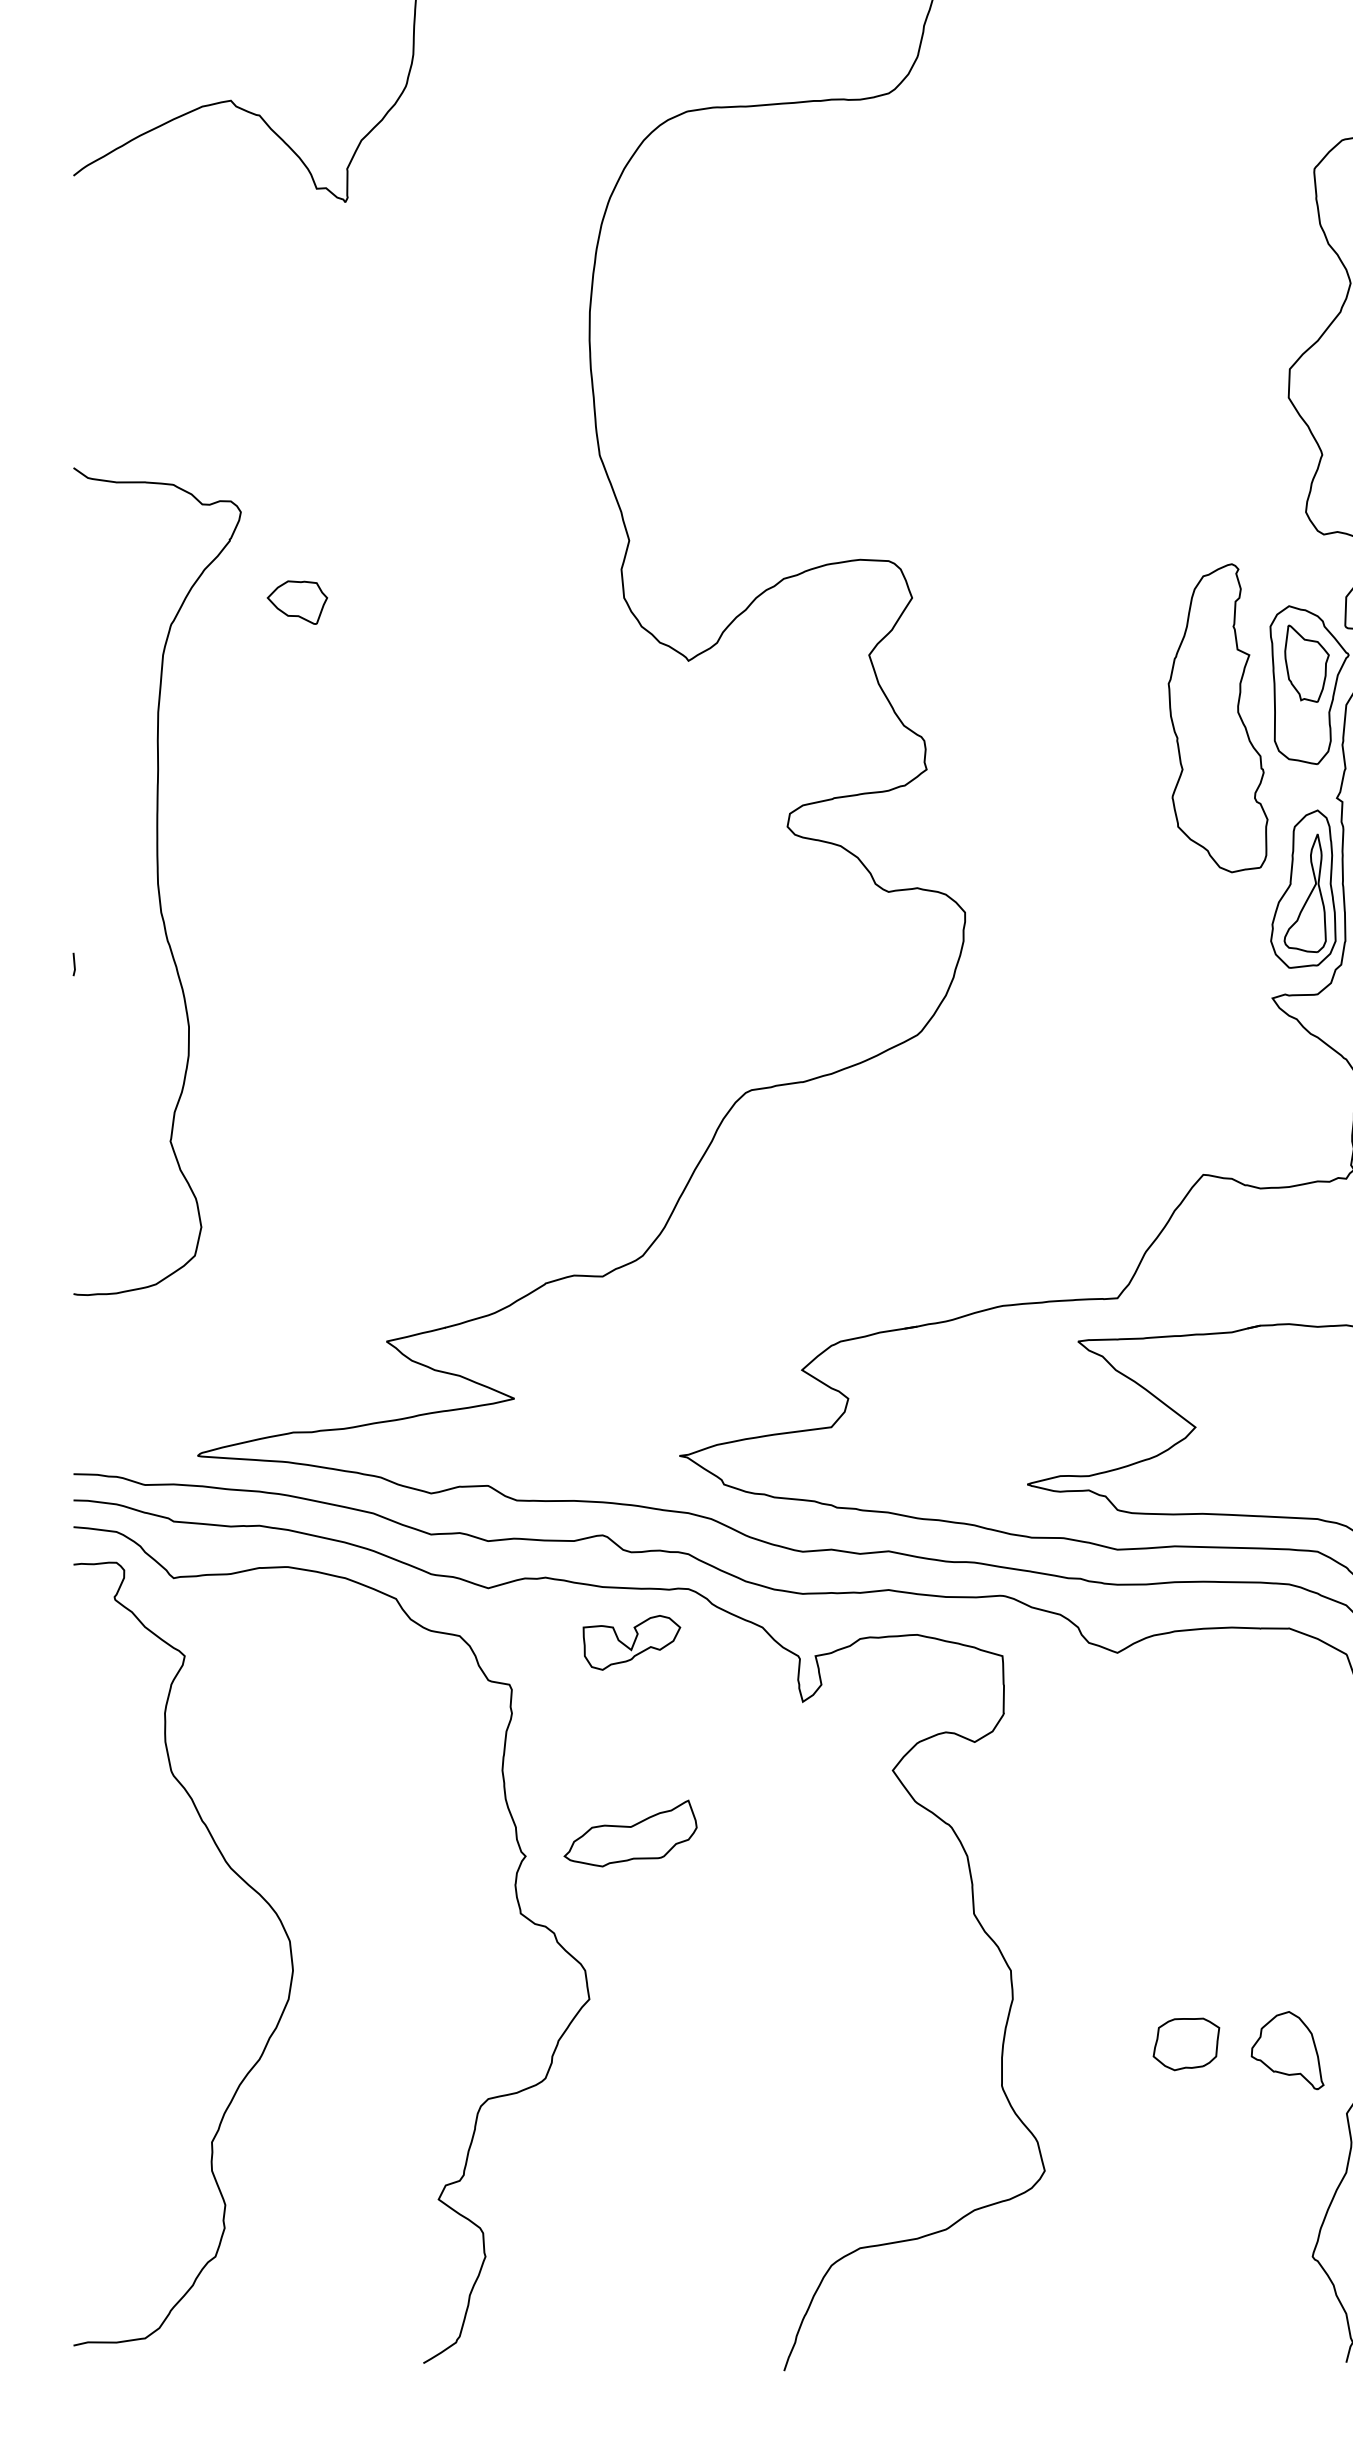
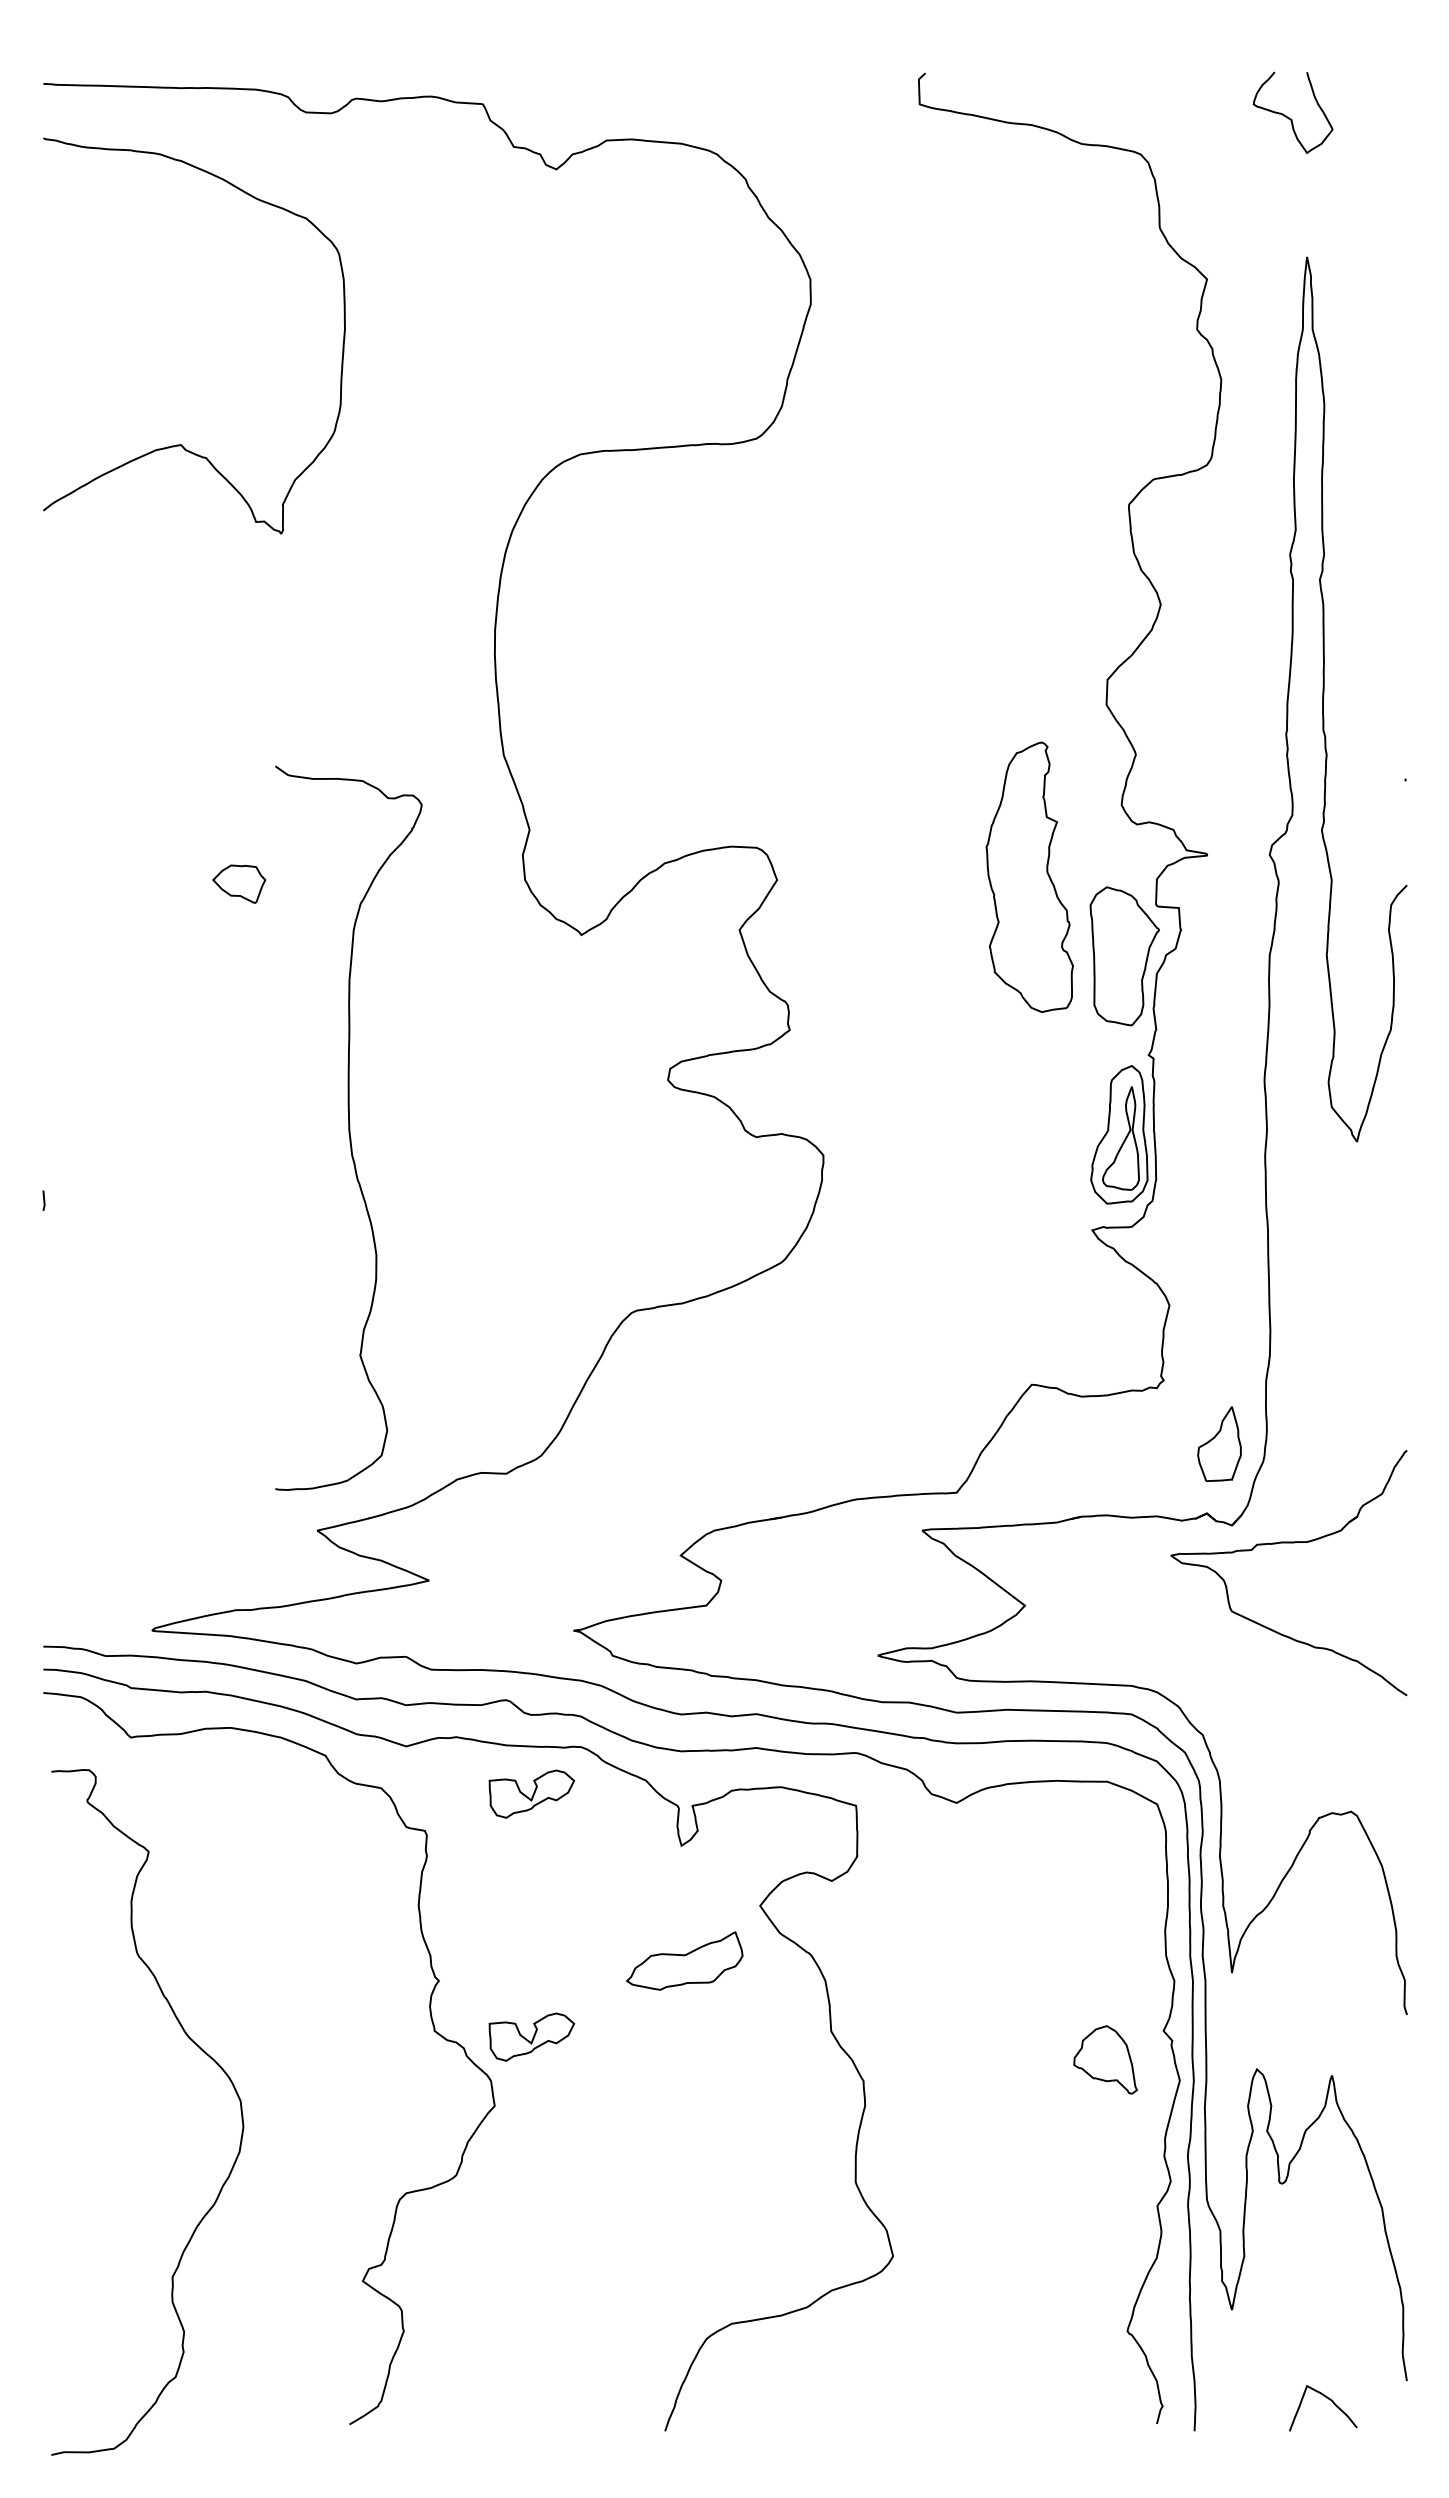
part: (1306, 663) -> (1122, 937), removed
part: (1217, 717) -> (1029, 876), moved
curve: (157, 880) -> (348, 1127), moved
part: (630, 1832) -> (684, 1960), moved
curve: (249, 1887) -> (205, 2054), moved
part: (631, 1919) -> (531, 2036), added
part: (1185, 2044) -> (1016, 2145), removed
part: (1287, 2050) -> (1105, 2059), moved

